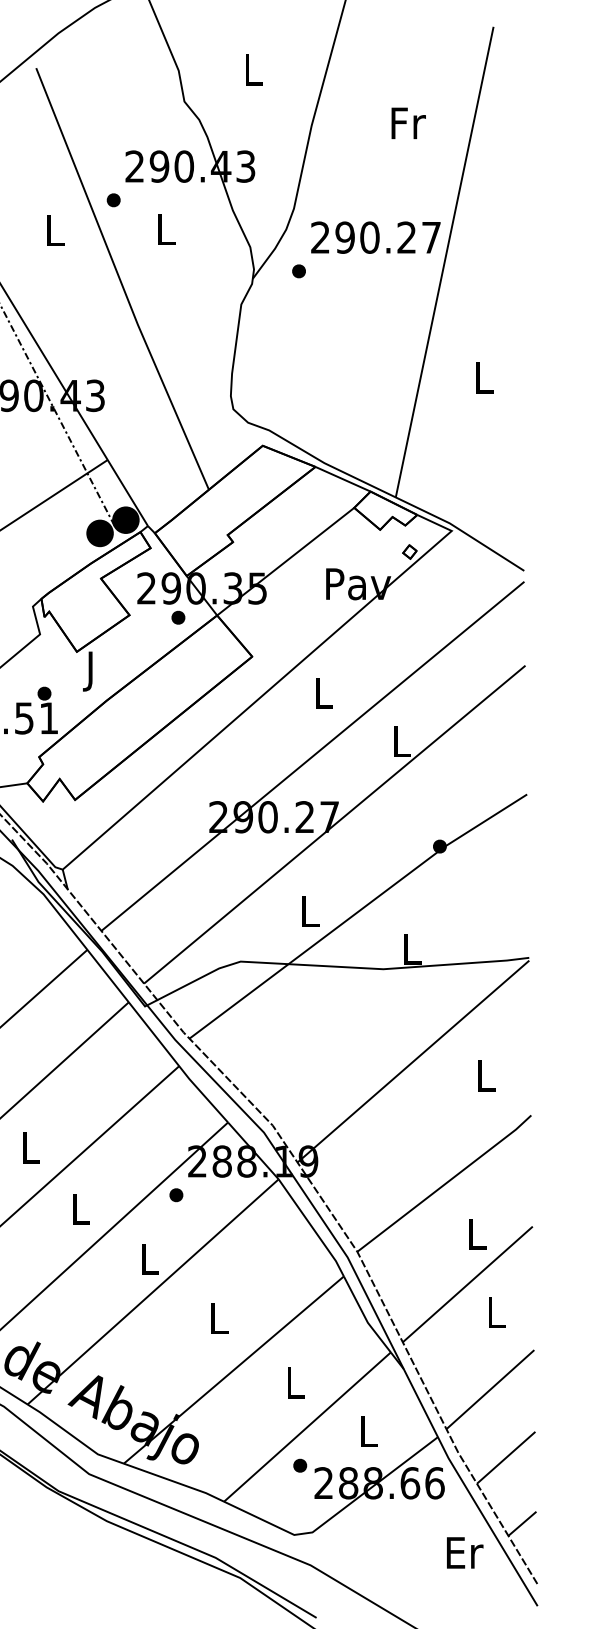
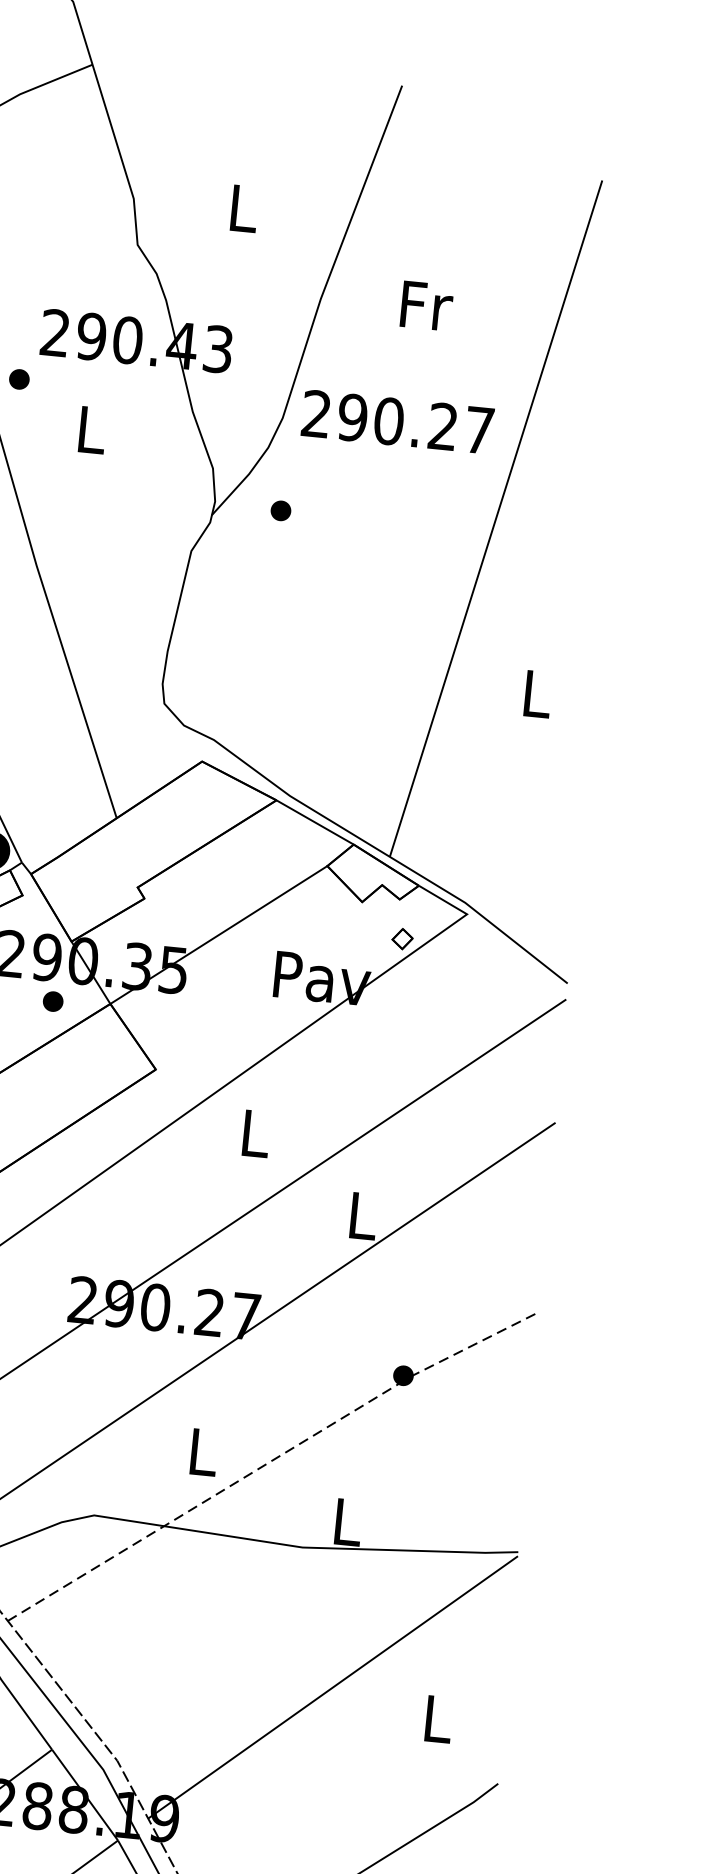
text: (408, 122) -> (426, 304), moved
text: (375, 237) -> (397, 421), moved
line: (357, 912) -> (272, 1460), solid -> dashed

